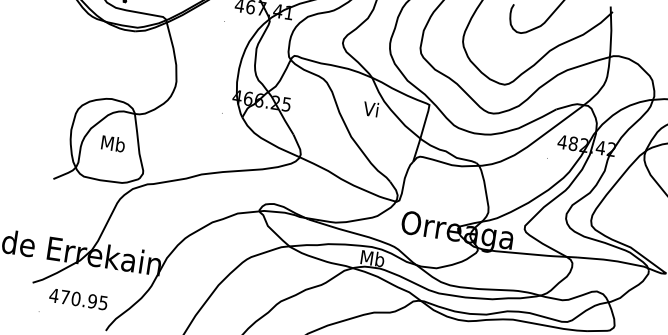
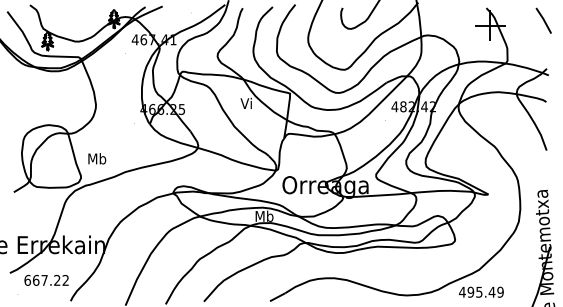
text: (113, 143) -> (97, 158), moved
text: (78, 298) -> (46, 279), 470.95 -> 667.22

